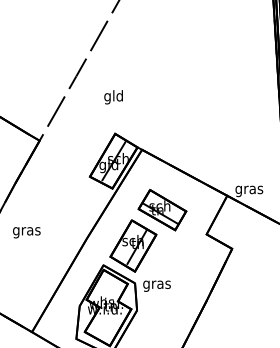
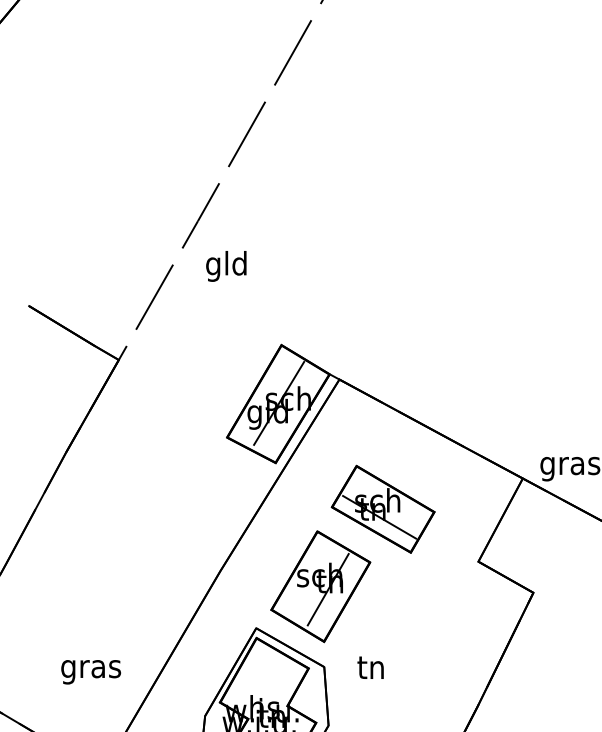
text: (113, 97) -> (226, 266), moved
text: (26, 232) -> (90, 671), moved
text: (156, 284) -> (370, 669), gras -> tn

